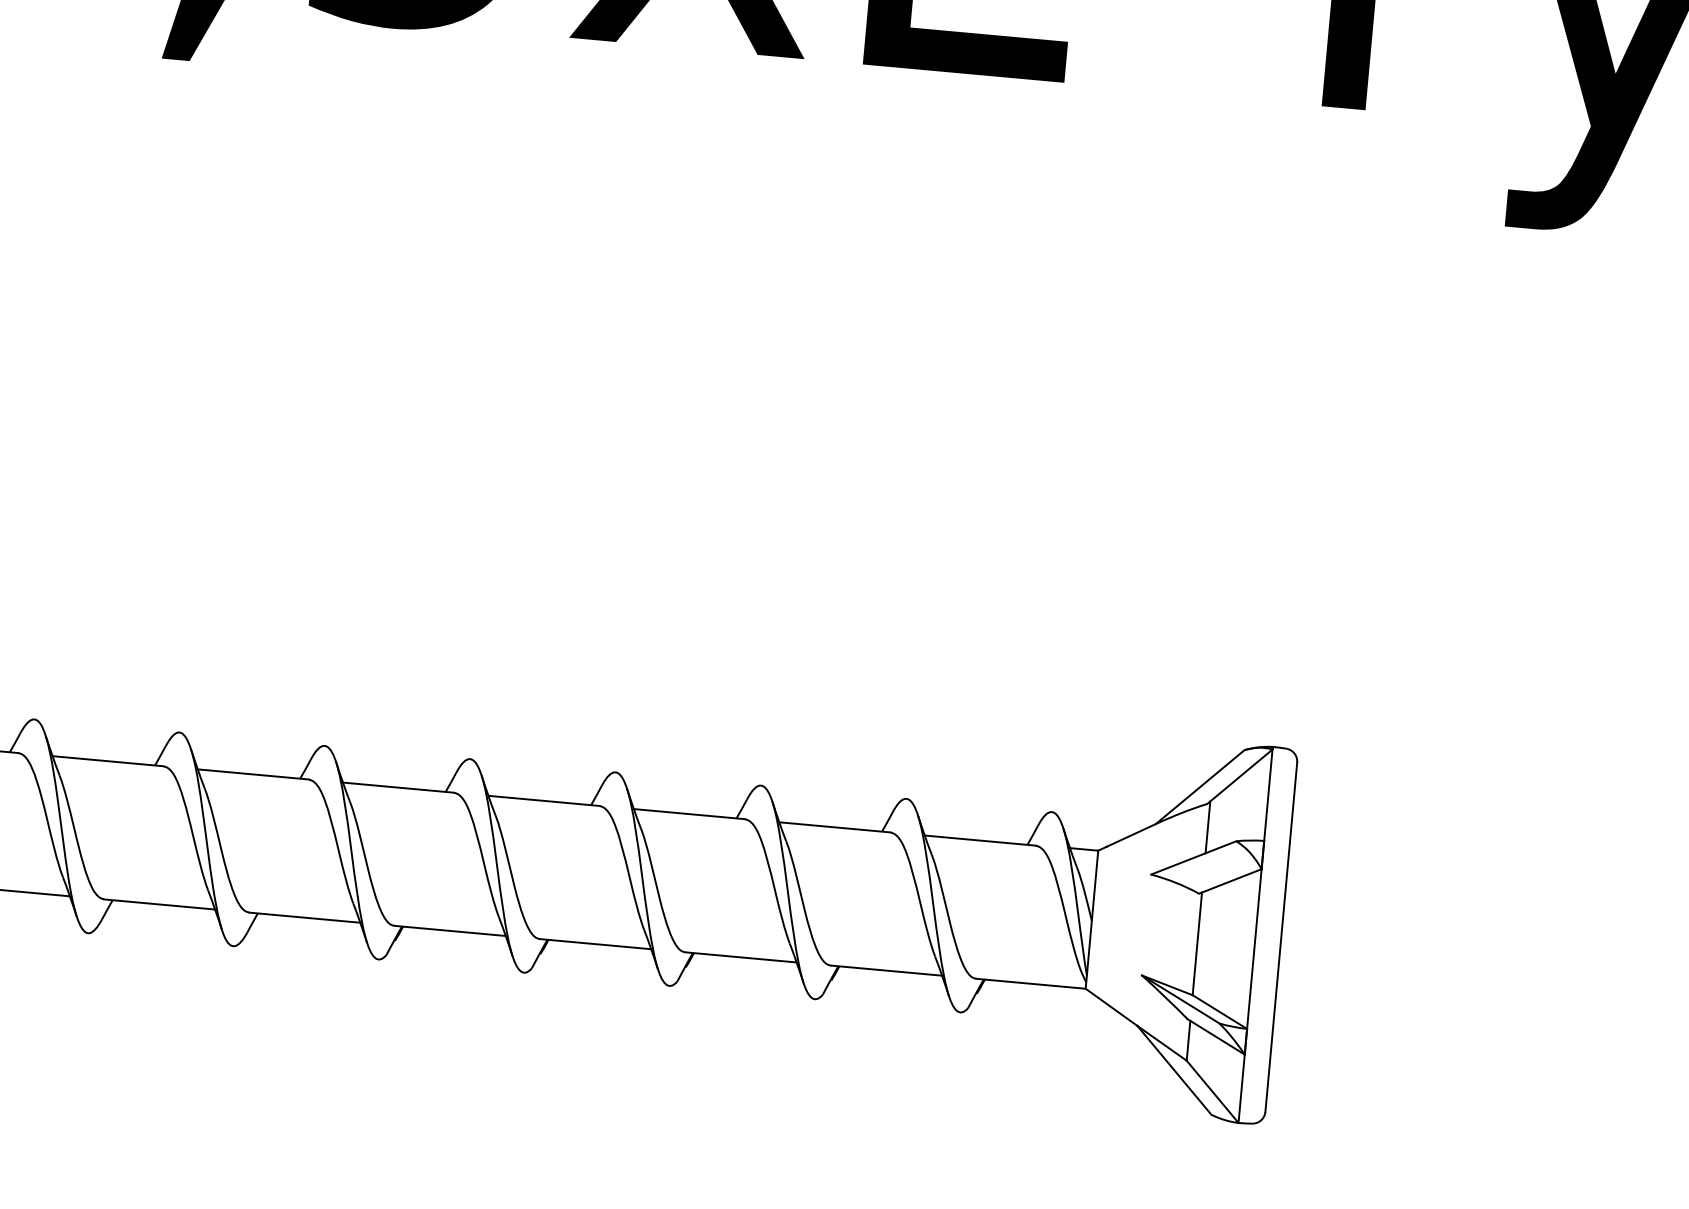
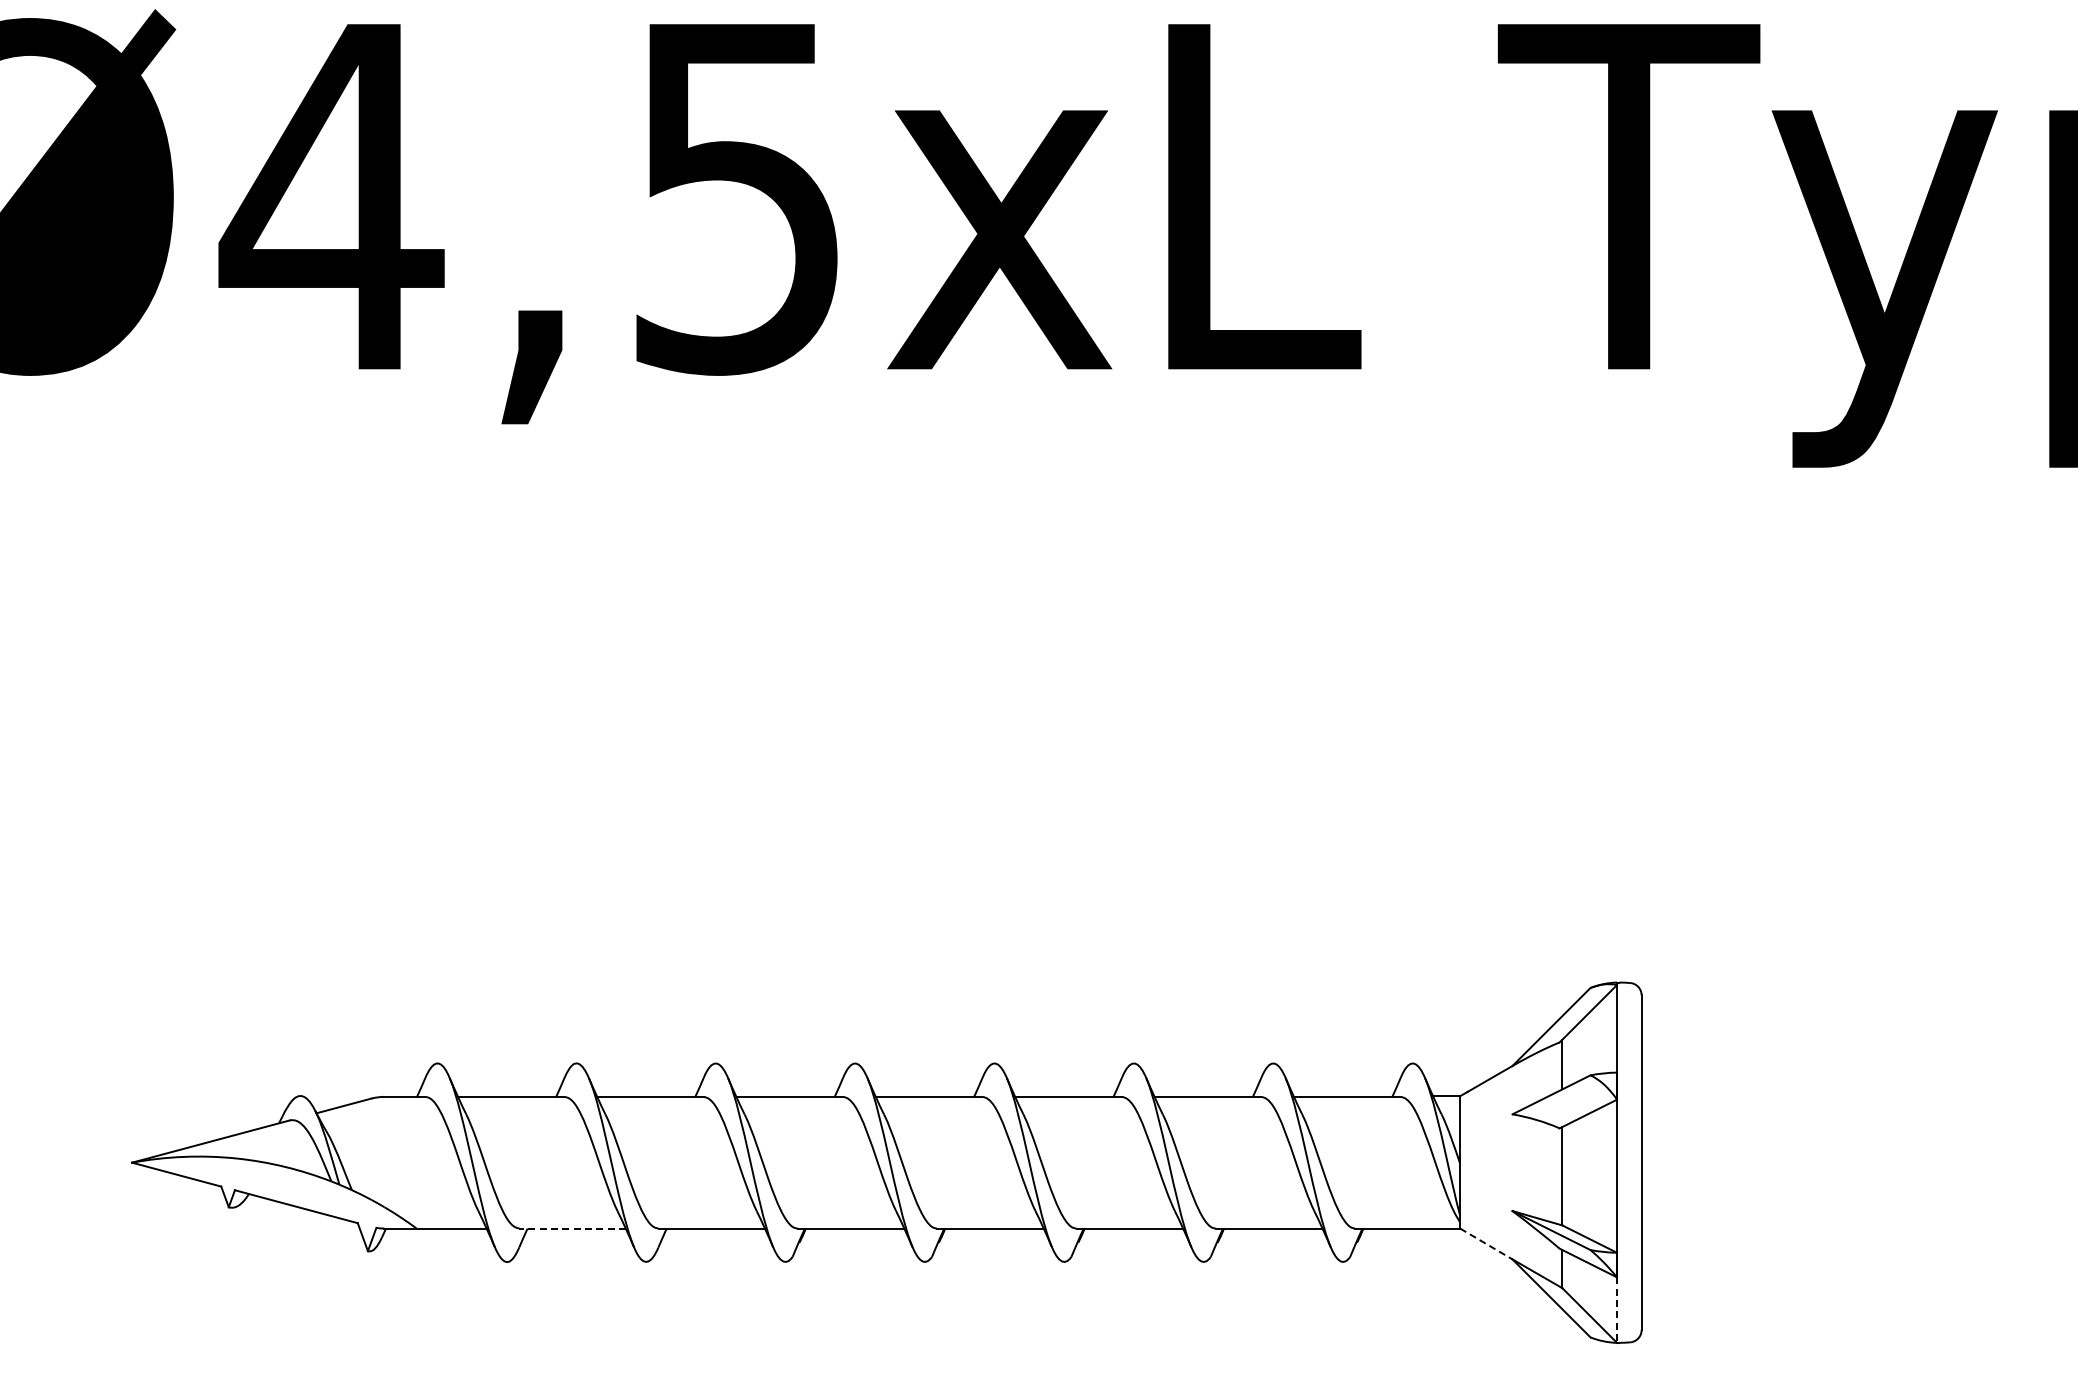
line: (159, 904) -> (572, 1228), solid -> dashed
line: (1111, 1007) -> (1486, 1244), solid -> dashed
line: (1242, 1089) -> (1617, 1310), solid -> dashed

